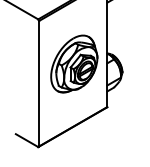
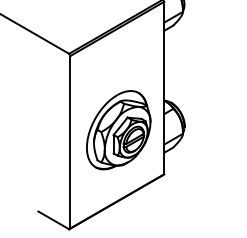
part: (74, 64) -> (118, 130), moved

